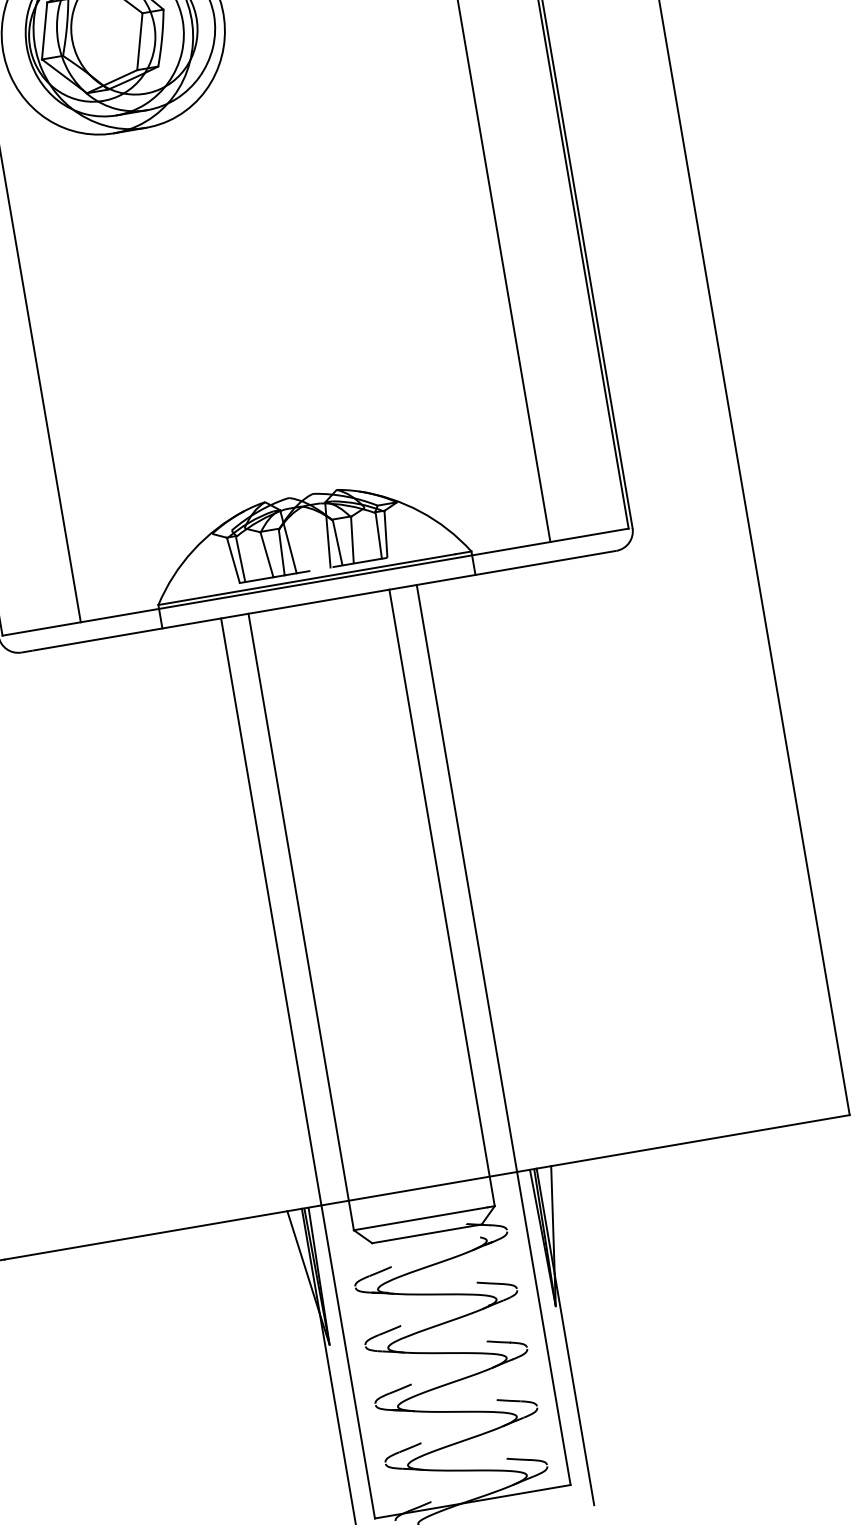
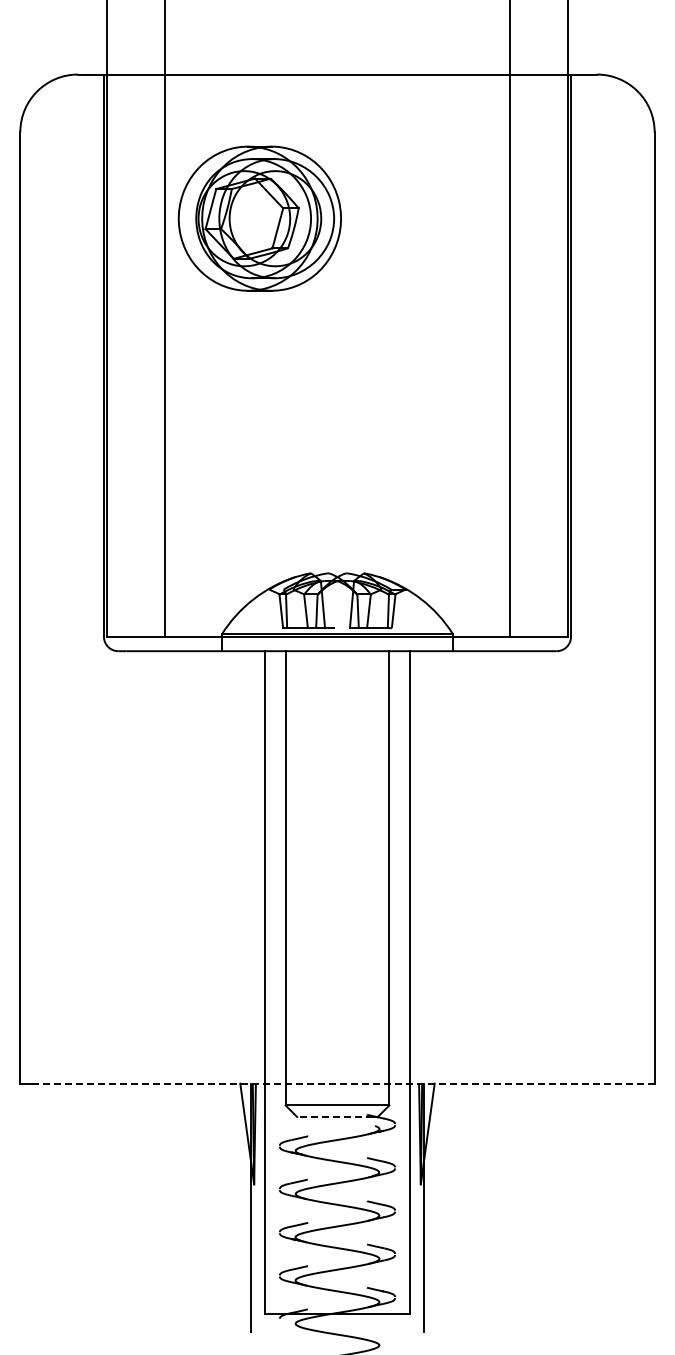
line: (426, 1187) -> (342, 1083), solid -> dashed
line: (424, 1233) -> (335, 1116), solid -> dashed

